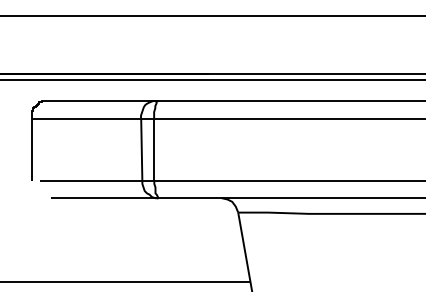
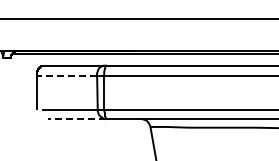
line: (87, 118) -> (67, 75), solid -> dashed
line: (103, 198) -> (76, 119), solid -> dashed

